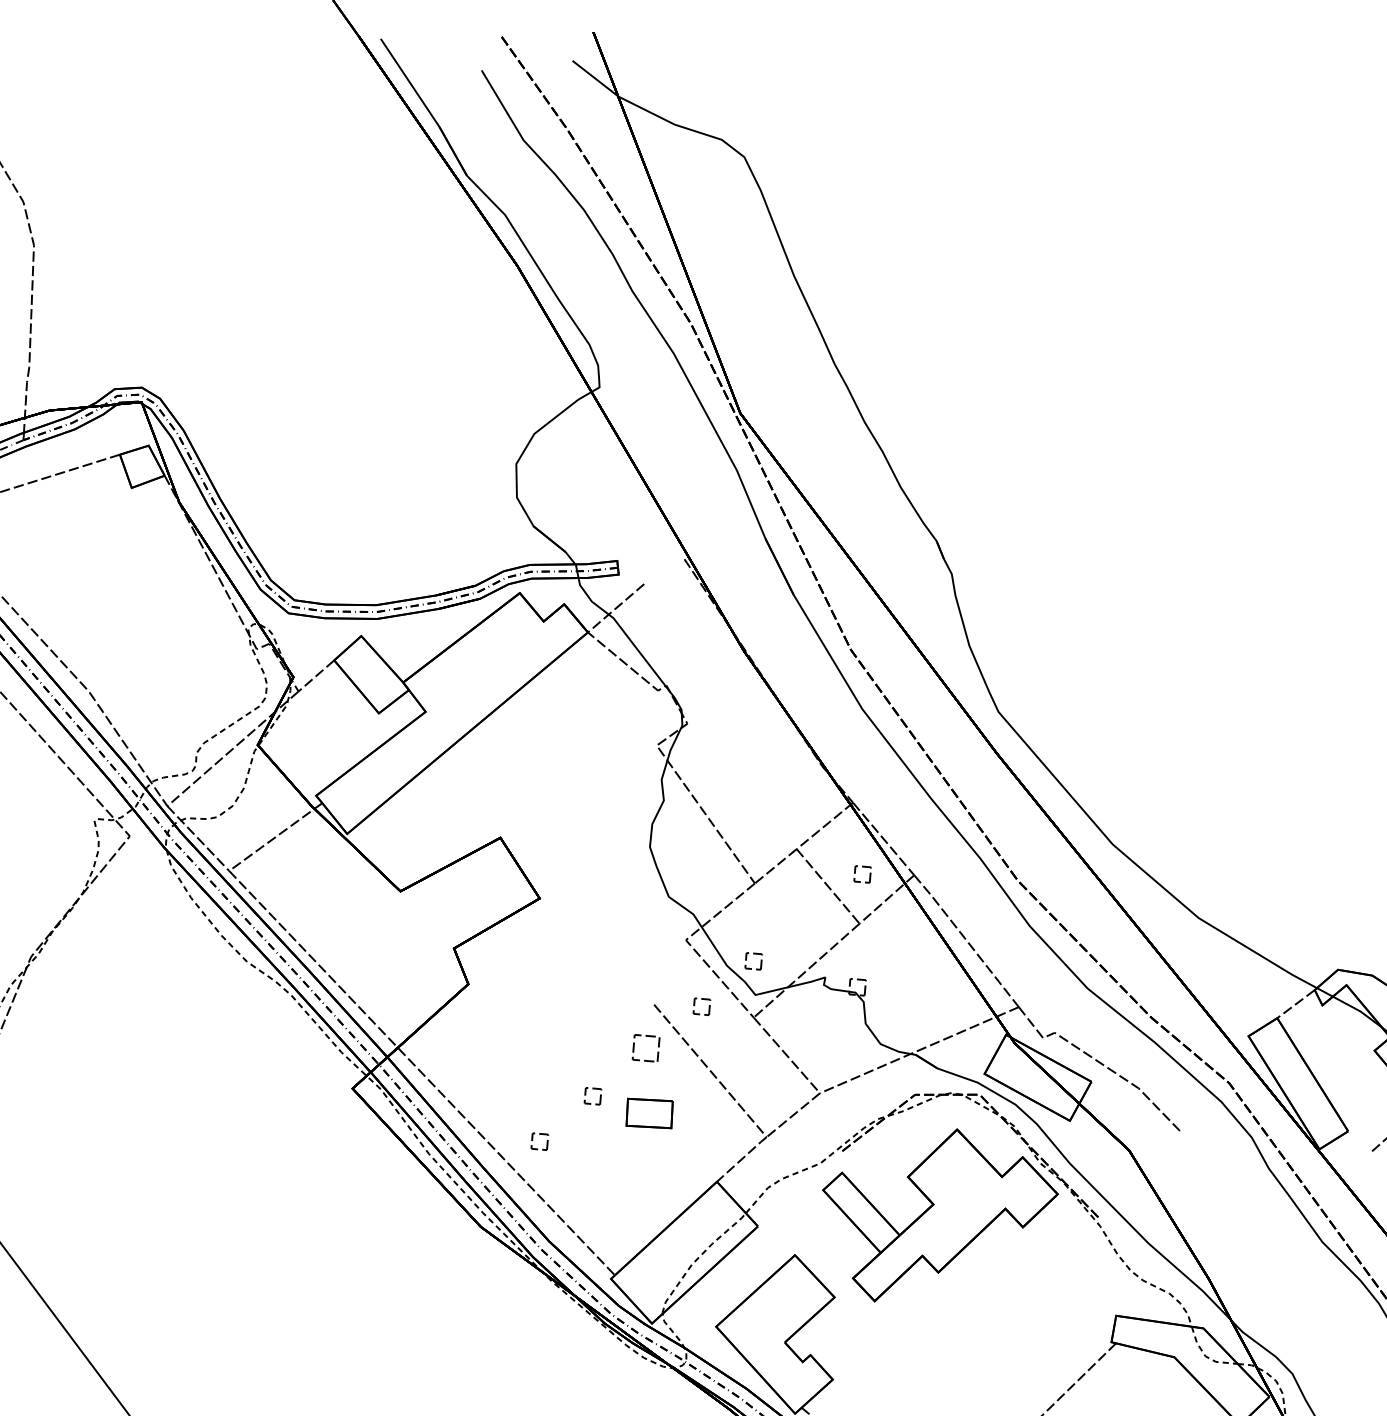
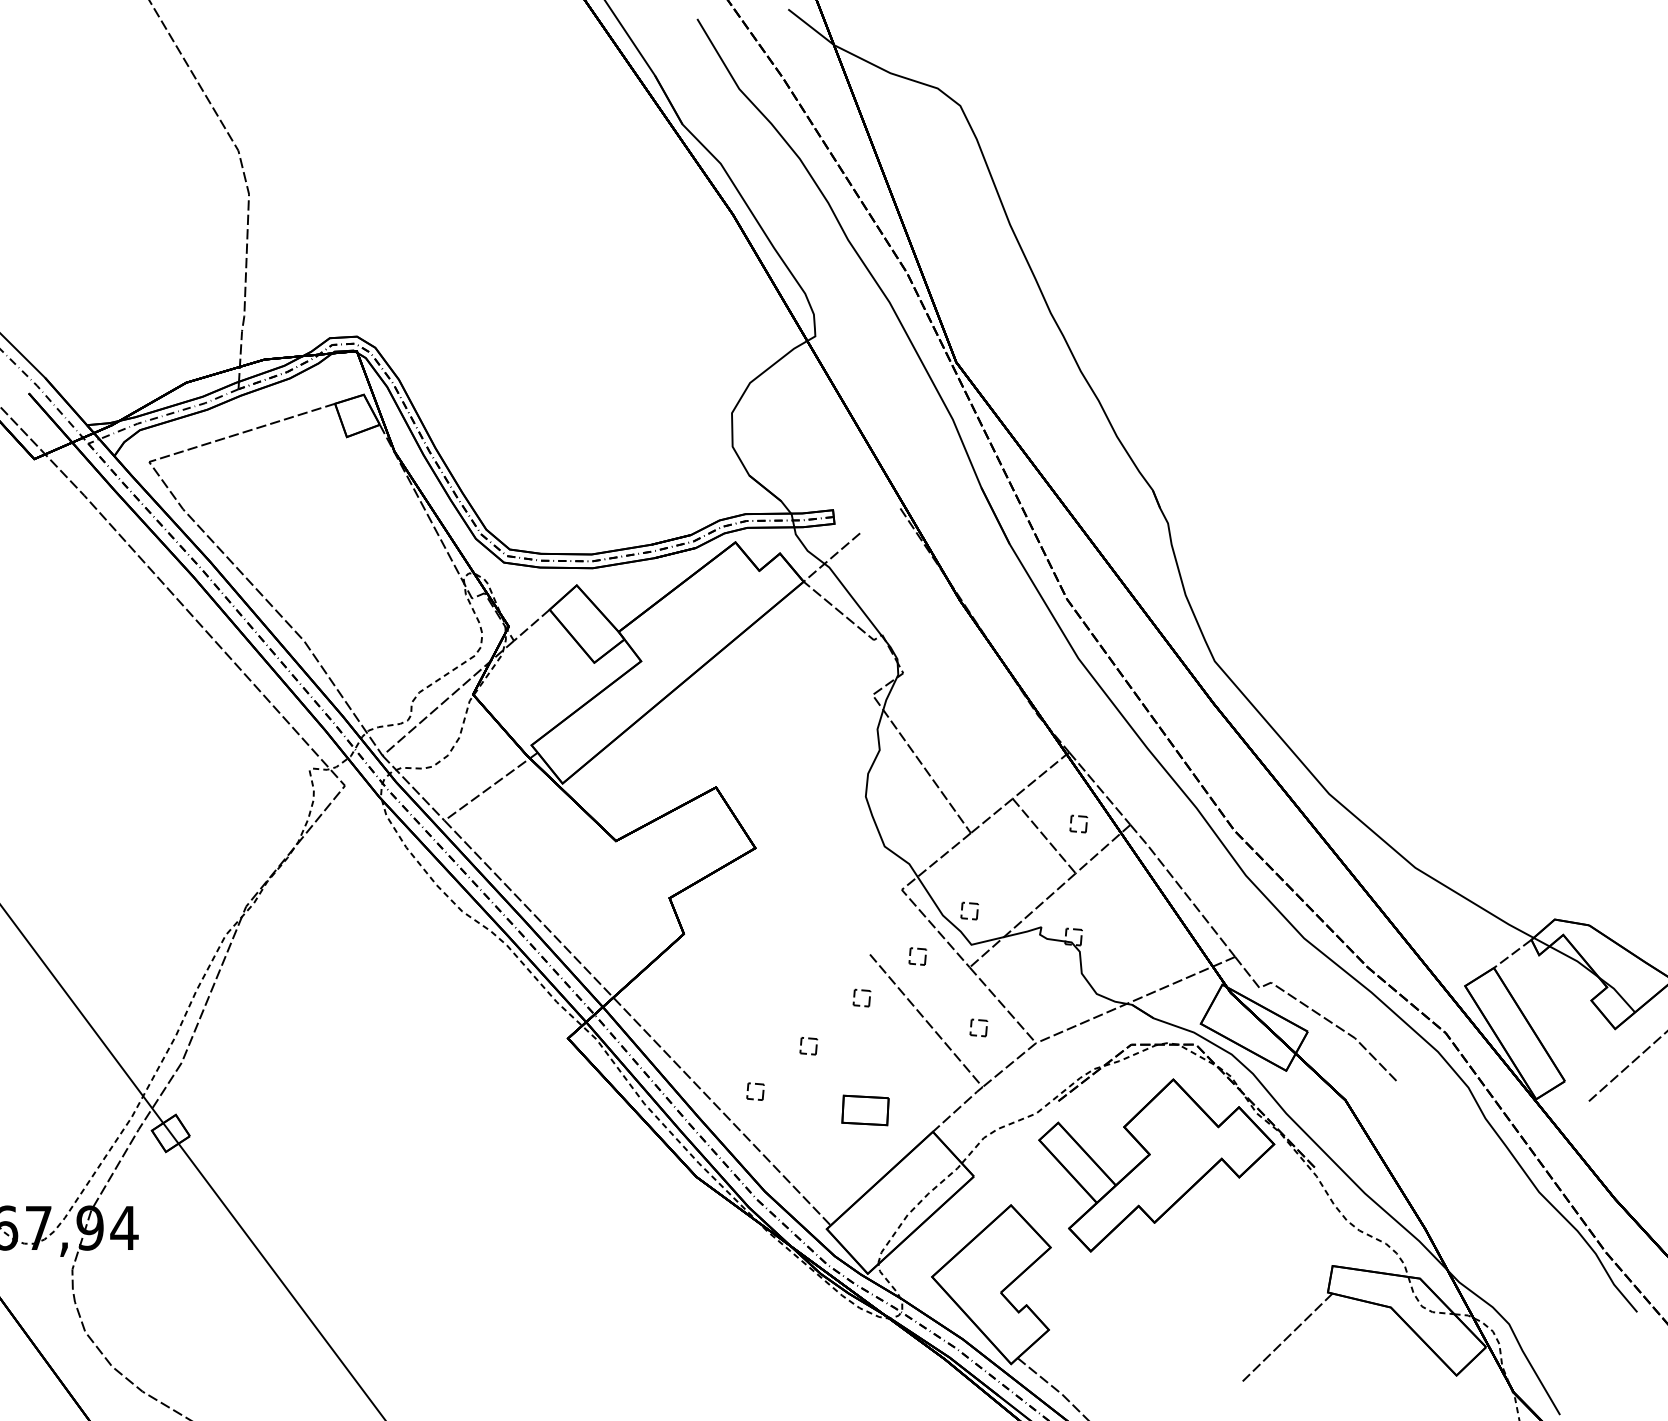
part: (645, 1047) -> (861, 997), size x0.62
part: (763, 1071) -> (979, 1021), added
part: (649, 1113) -> (865, 1110), moved

